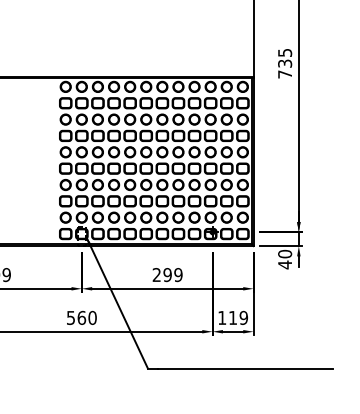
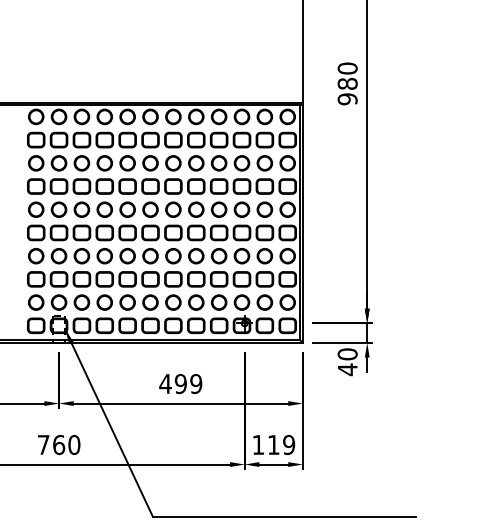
text: (285, 63) -> (348, 83), 735 -> 980
text: (156, 274) -> (165, 383), 299 -> 499
text: (70, 318) -> (42, 445), 560 -> 760

